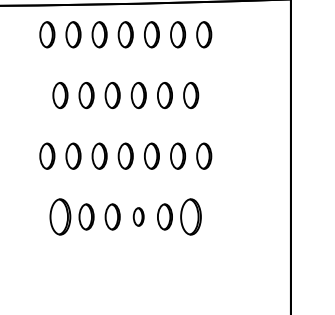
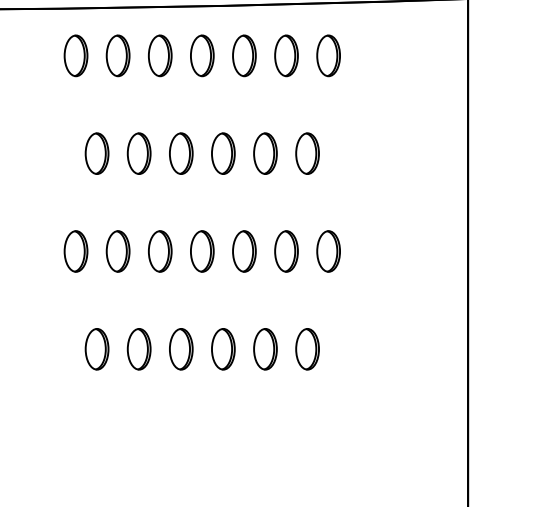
part: (60, 216) -> (97, 348), size x0.71
part: (138, 216) -> (222, 348), size x1.43
part: (191, 216) -> (308, 348), size x0.71

